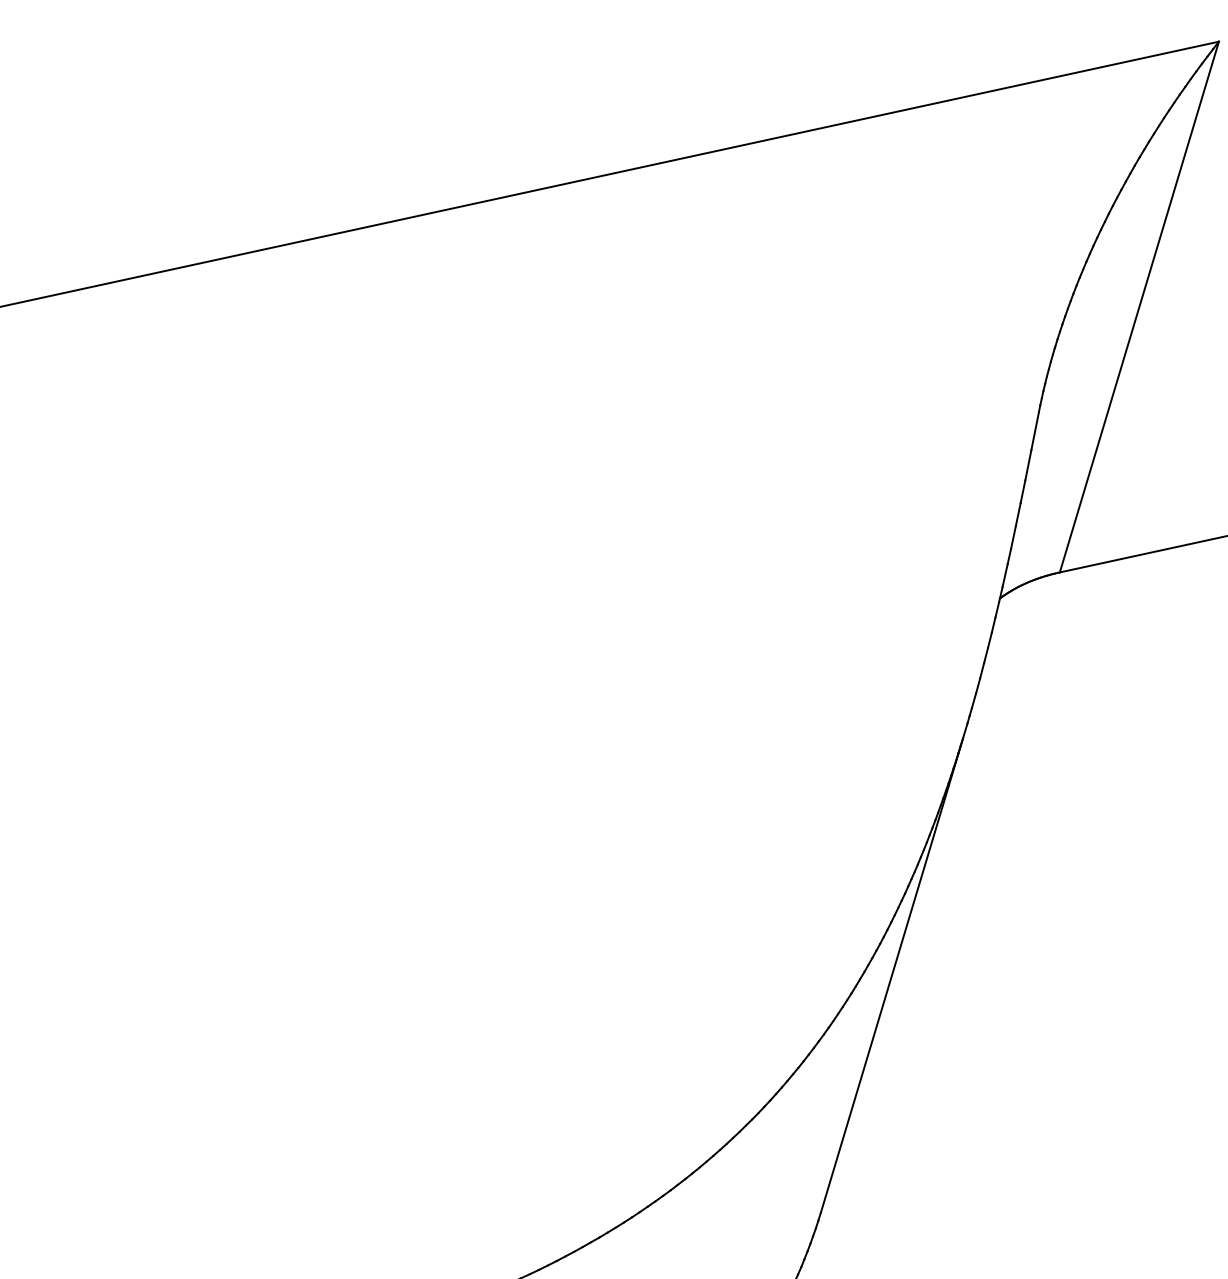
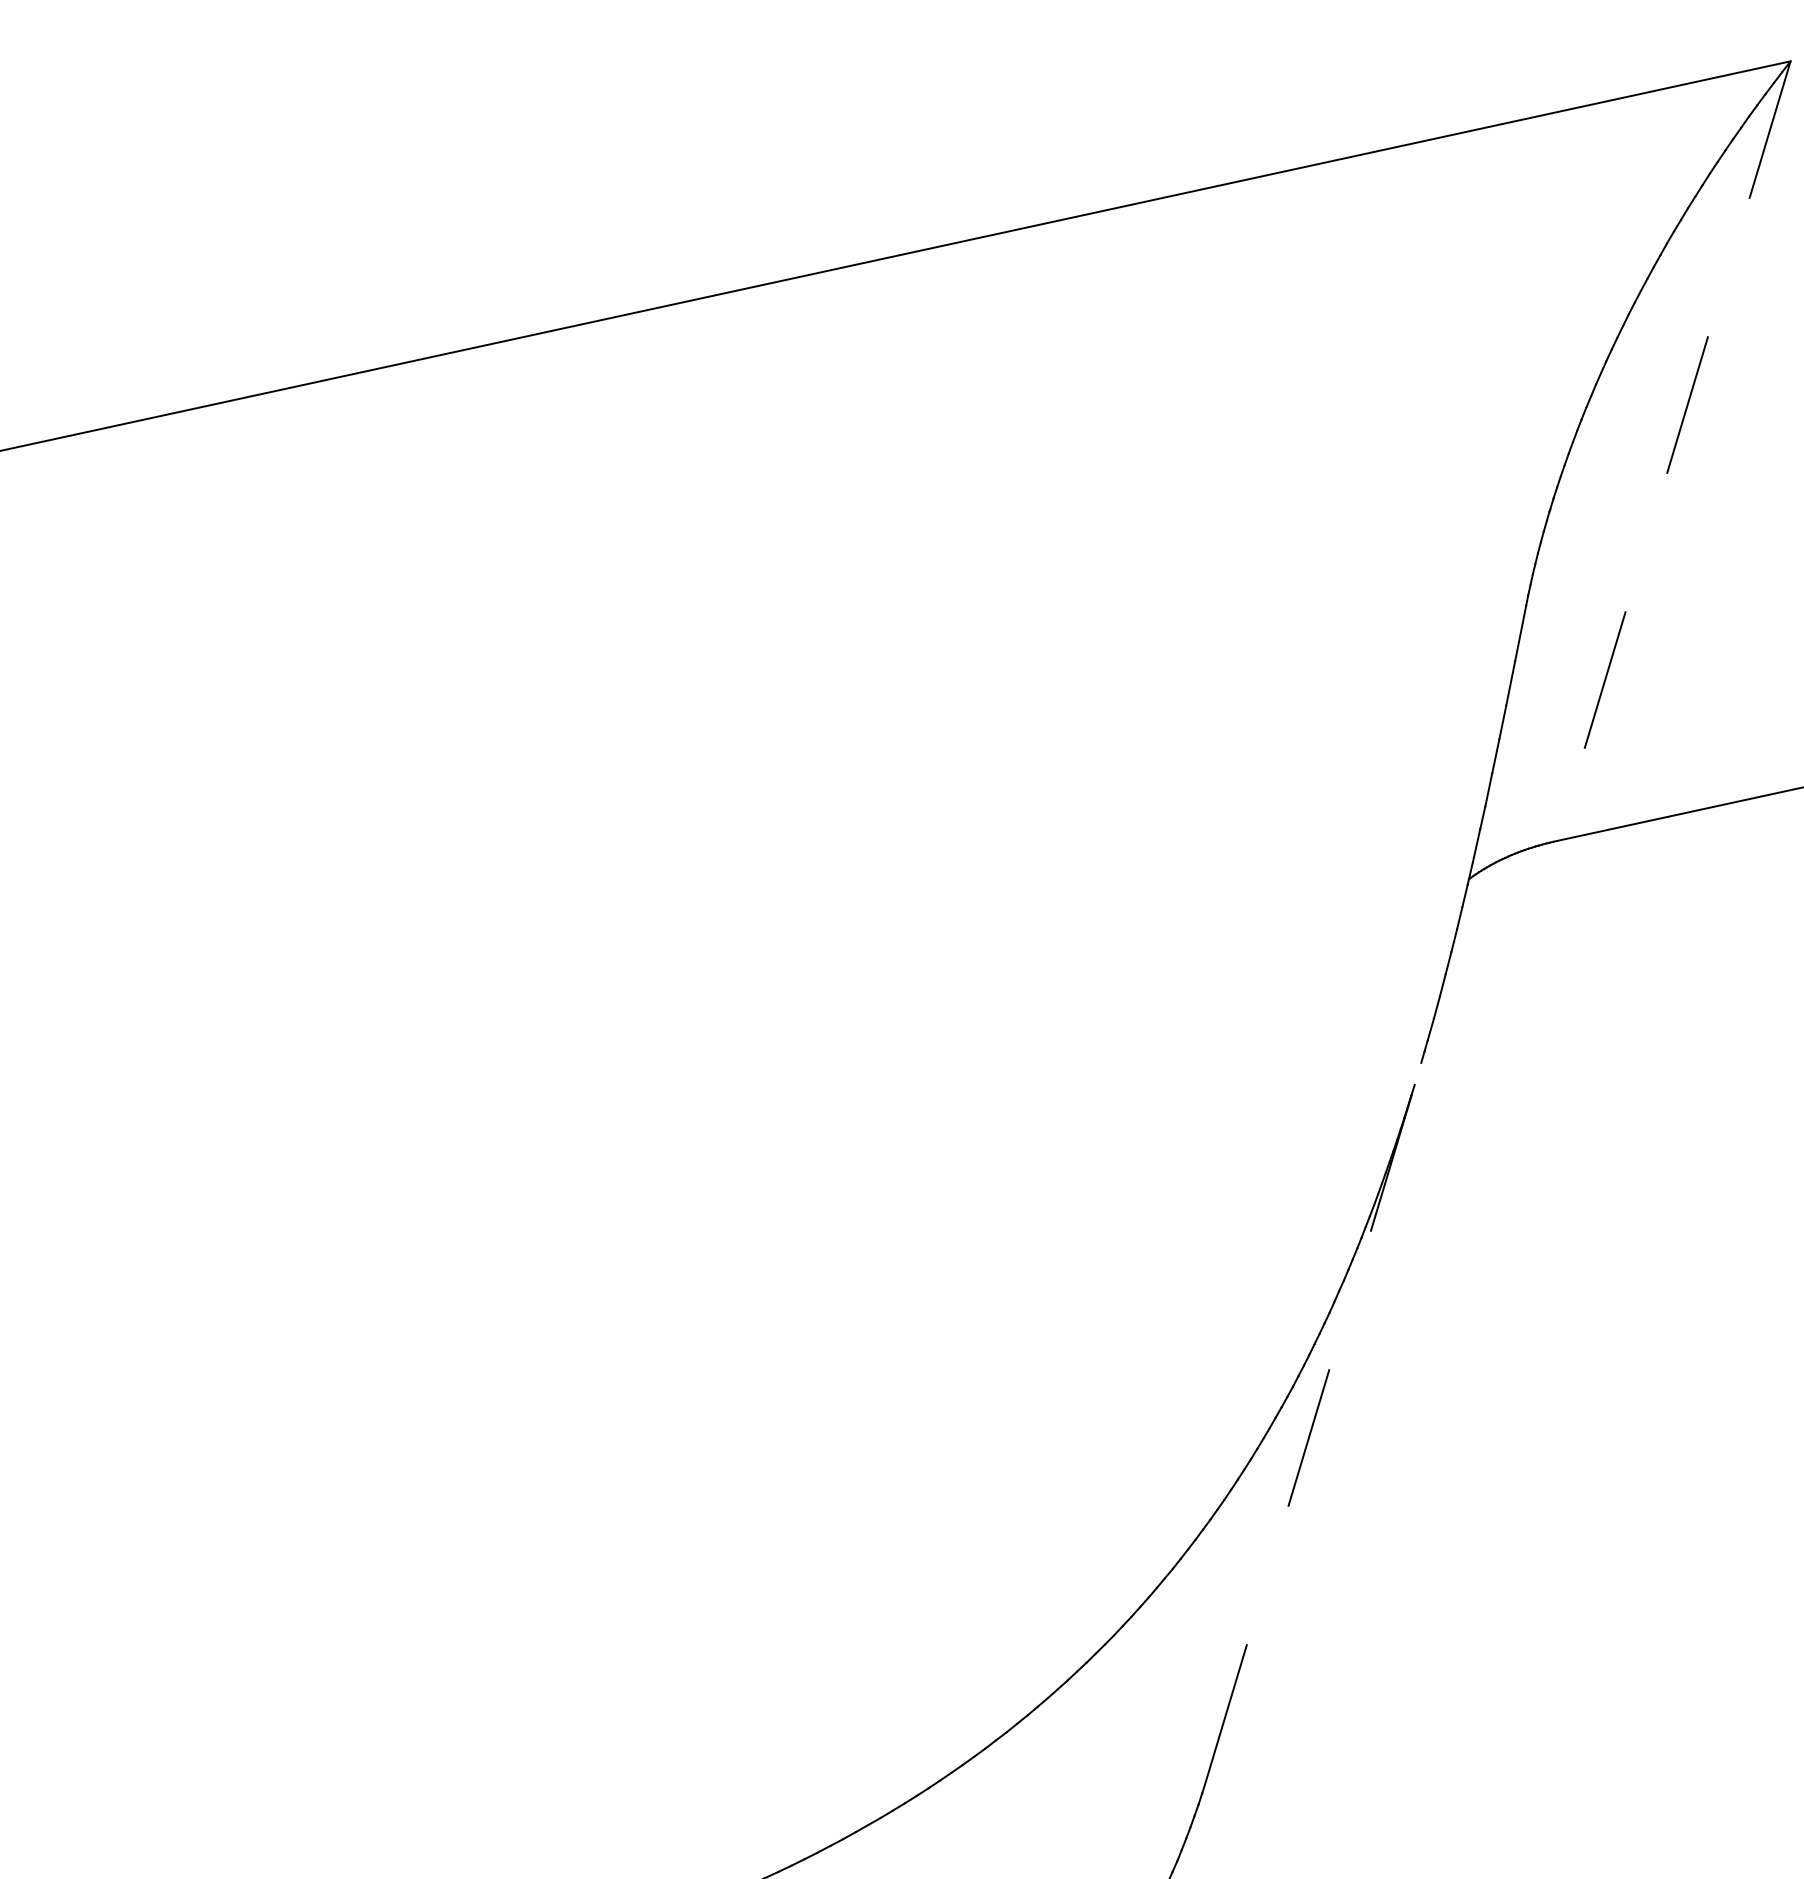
line: (1139, 307) -> (1673, 451), solid -> dashed
line: (894, 967) -> (1314, 1421), solid -> dashed

